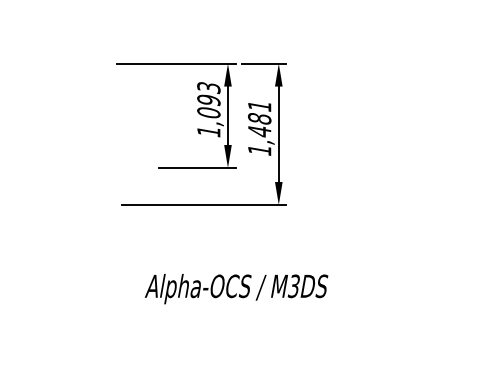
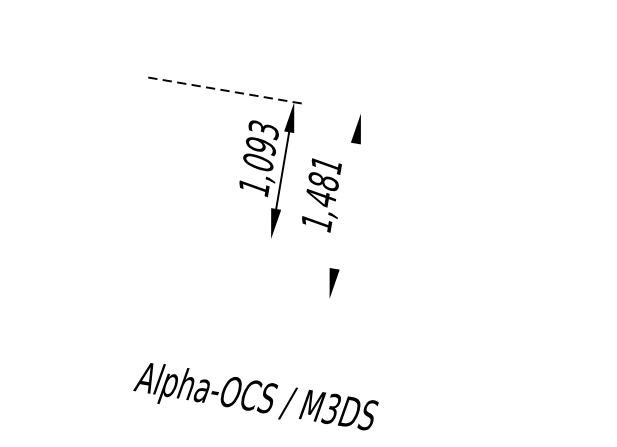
line: (176, 63) -> (226, 90), solid -> dashed
line: (263, 63) -> (340, 109), removed
line: (278, 130) -> (345, 201), removed
line: (197, 167) -> (231, 231), removed
line: (204, 204) -> (232, 281), removed

